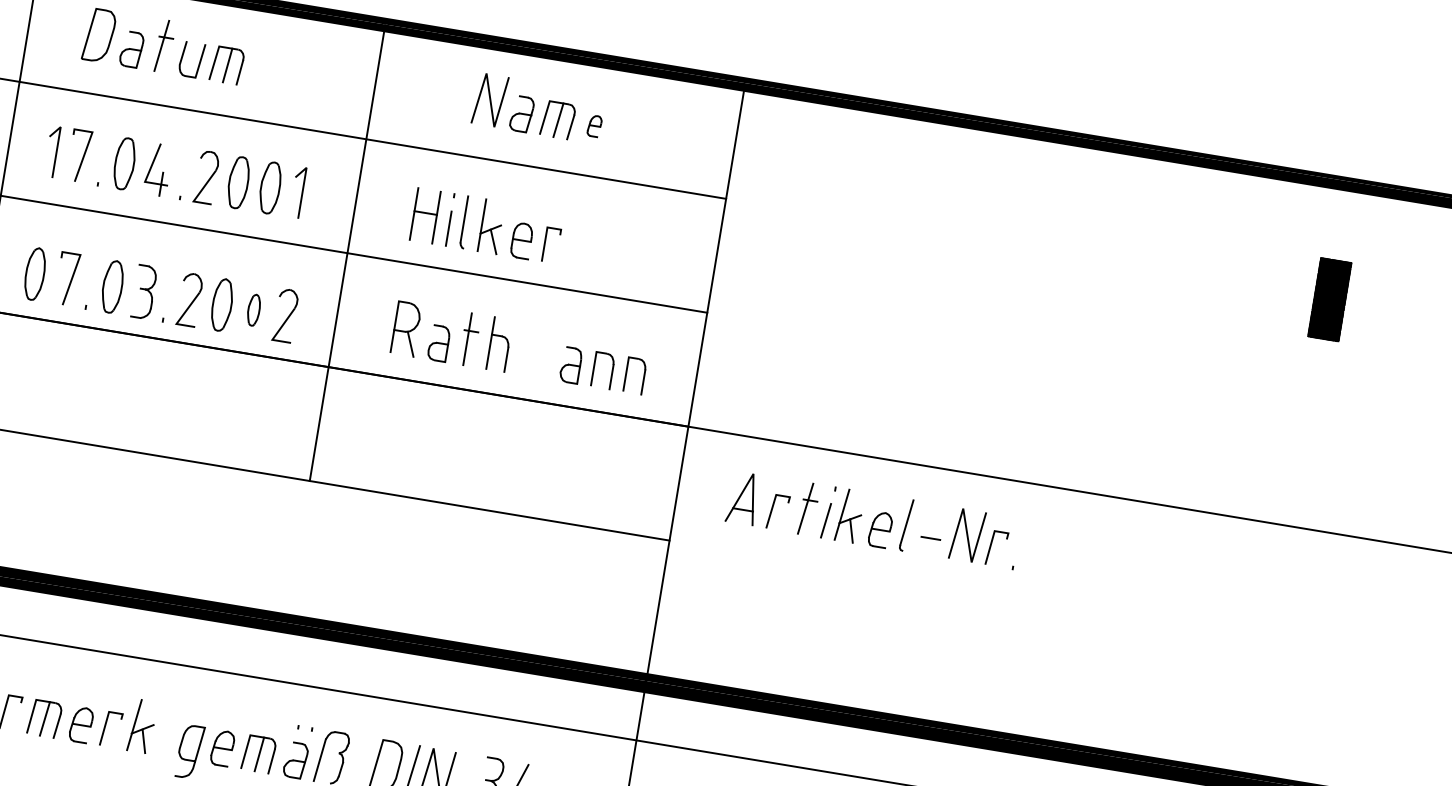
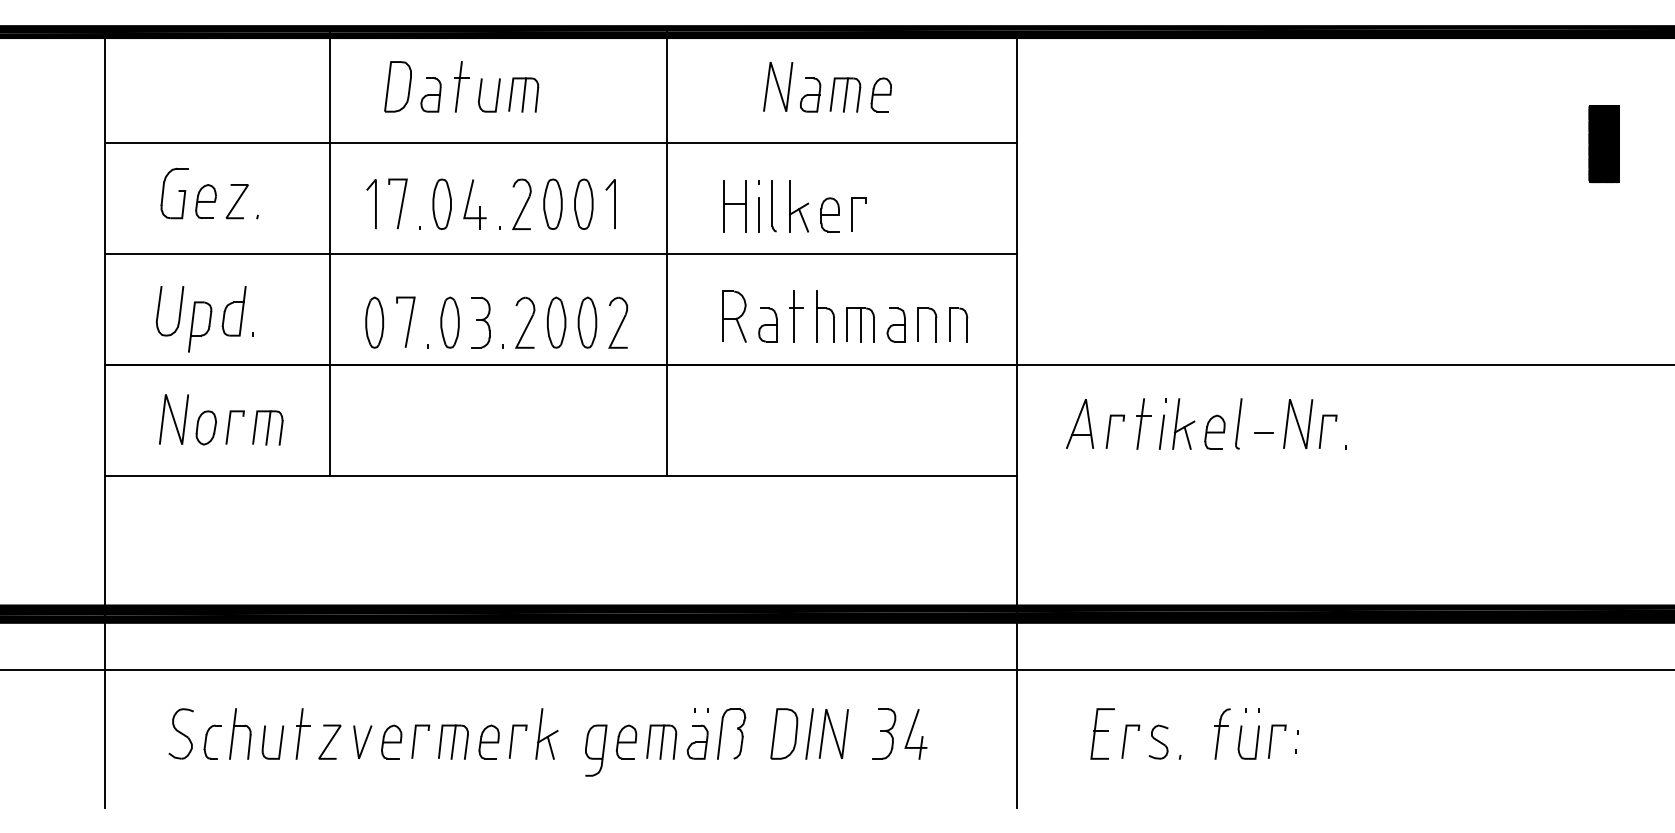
part: (594, 125) -> (880, 94), size x1.67
part: (253, 310) -> (587, 322), size x1.67
part: (534, 358) -> (860, 324), added

